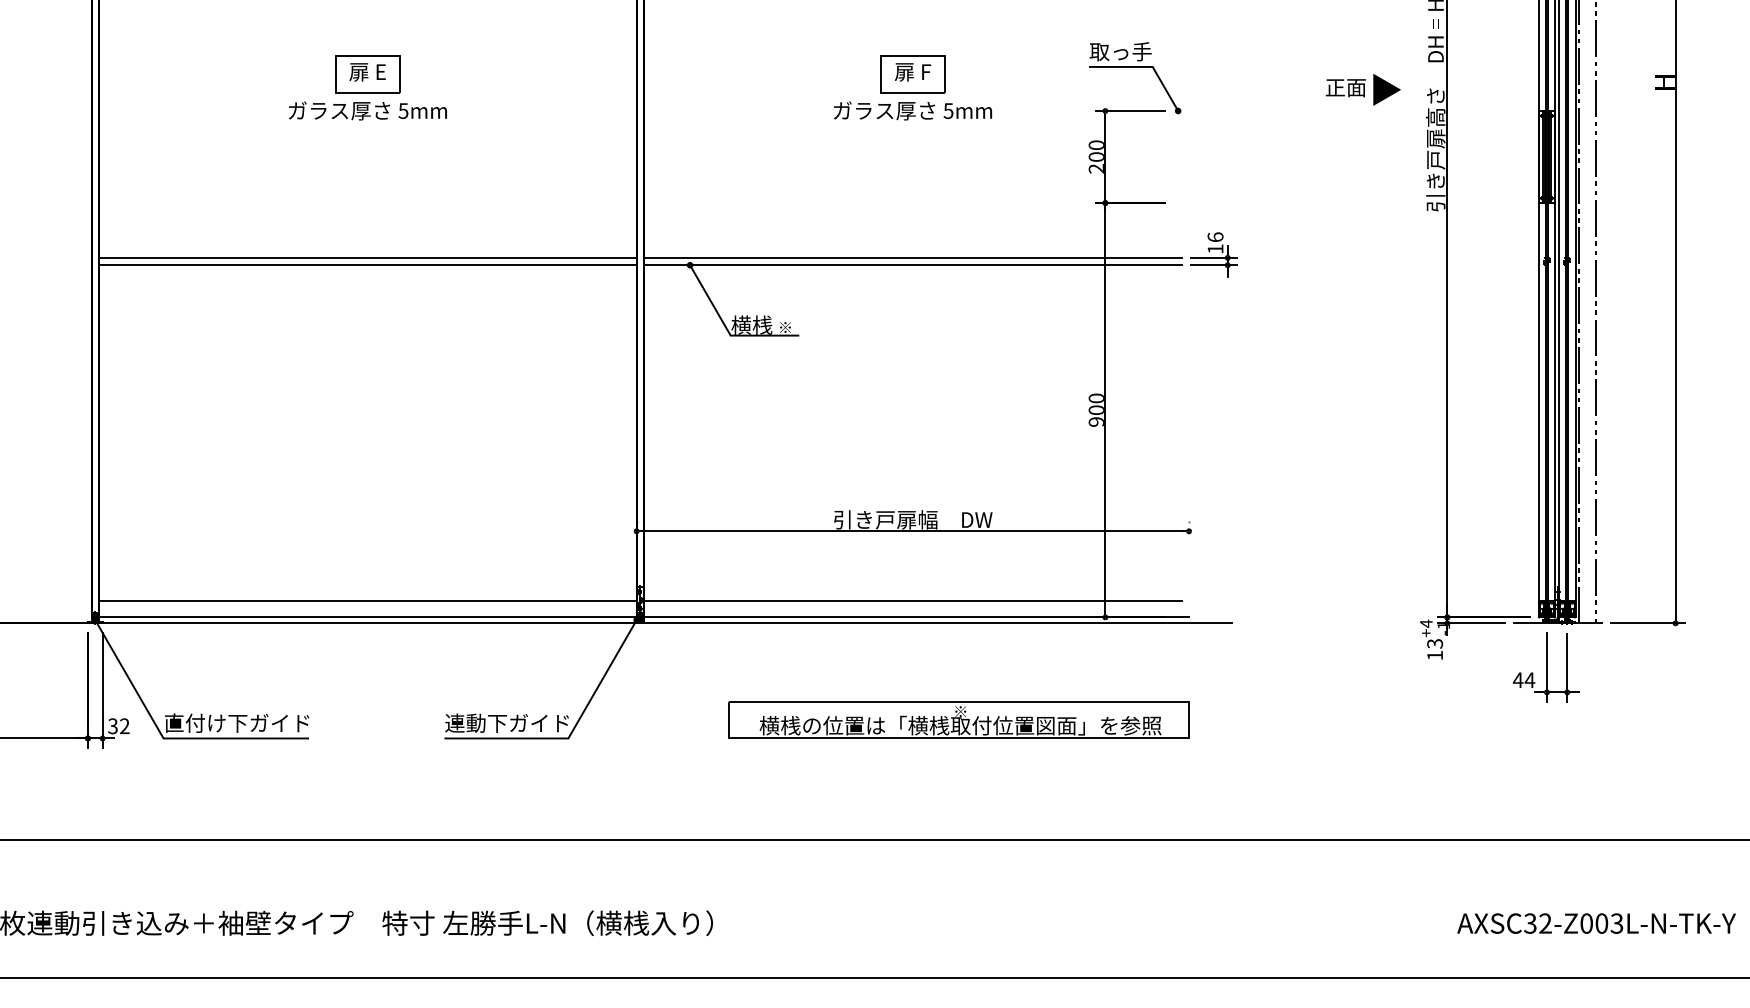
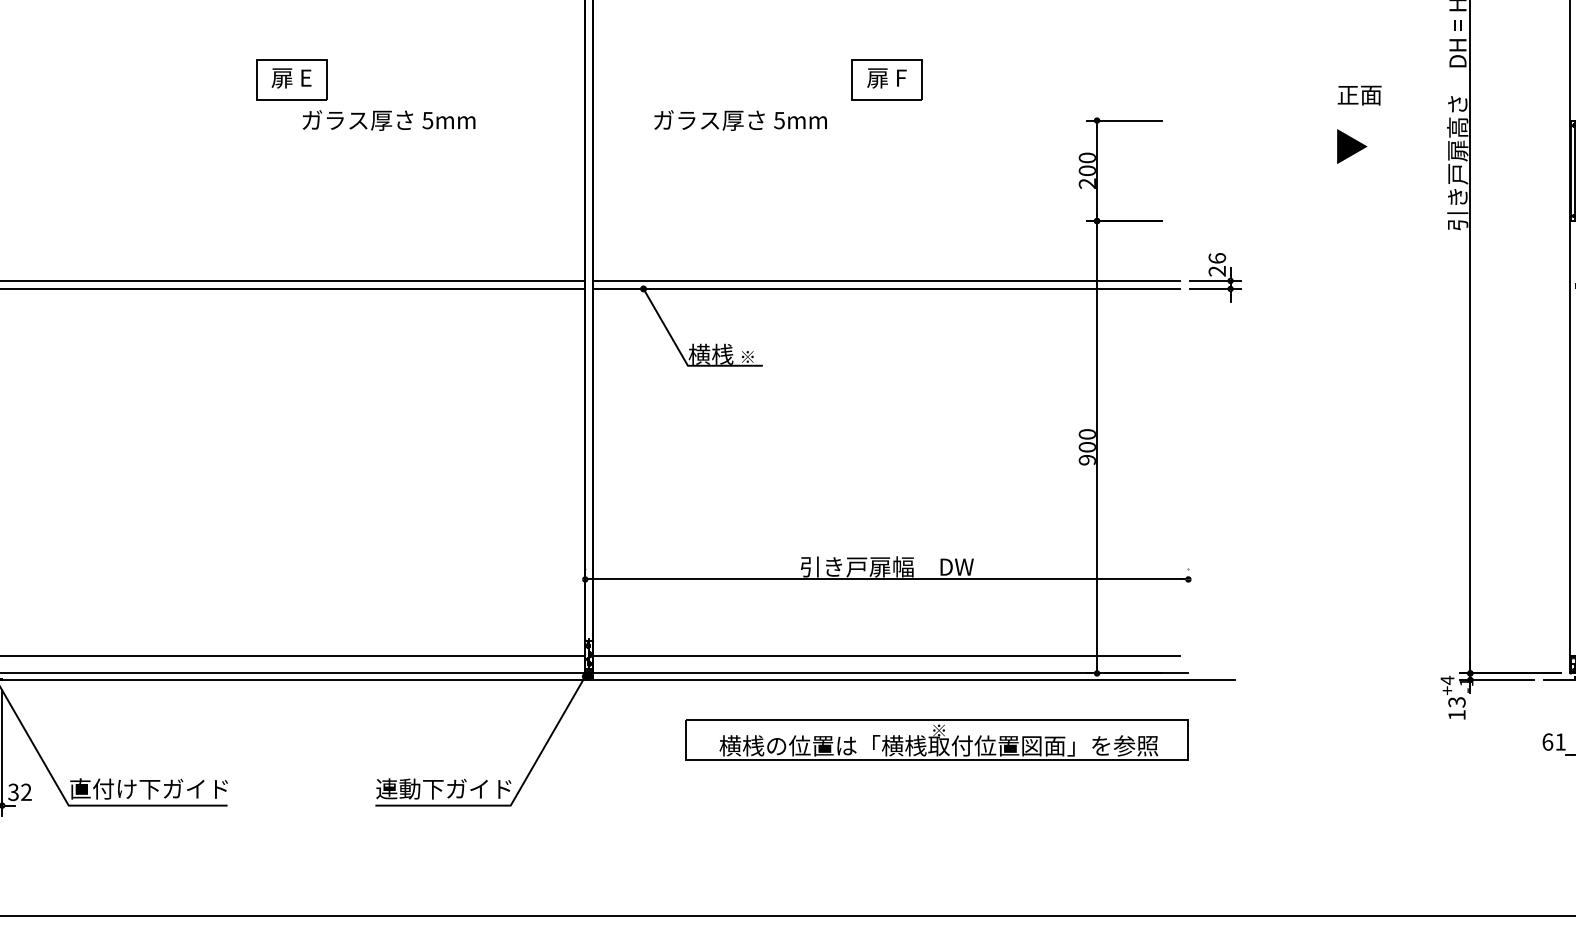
part: (1135, 67) -> (1129, 73), removed
part: (1386, 89) -> (1351, 146), moved
text: (367, 110) -> (388, 120), moved
text: (913, 110) -> (741, 120), moved
text: (1215, 248) -> (1217, 270), 16 -> 26
text: (1523, 680) -> (1553, 742), 44 -> 61
part: (958, 719) -> (936, 739), moved

